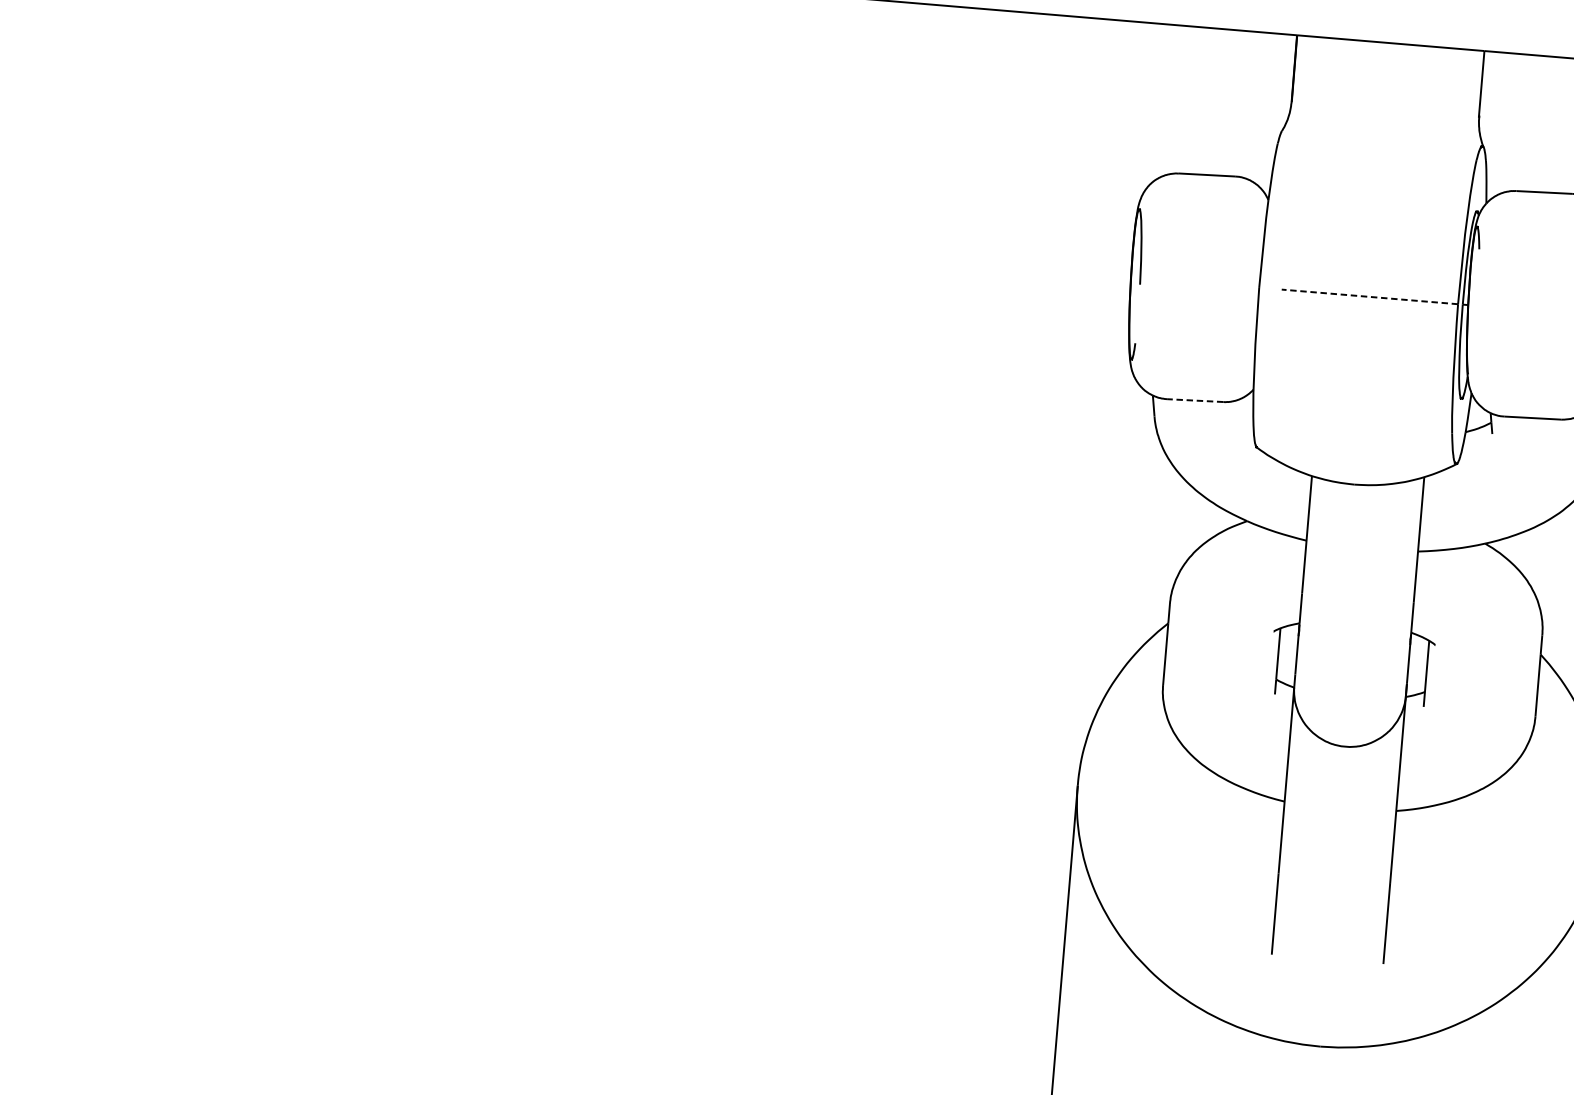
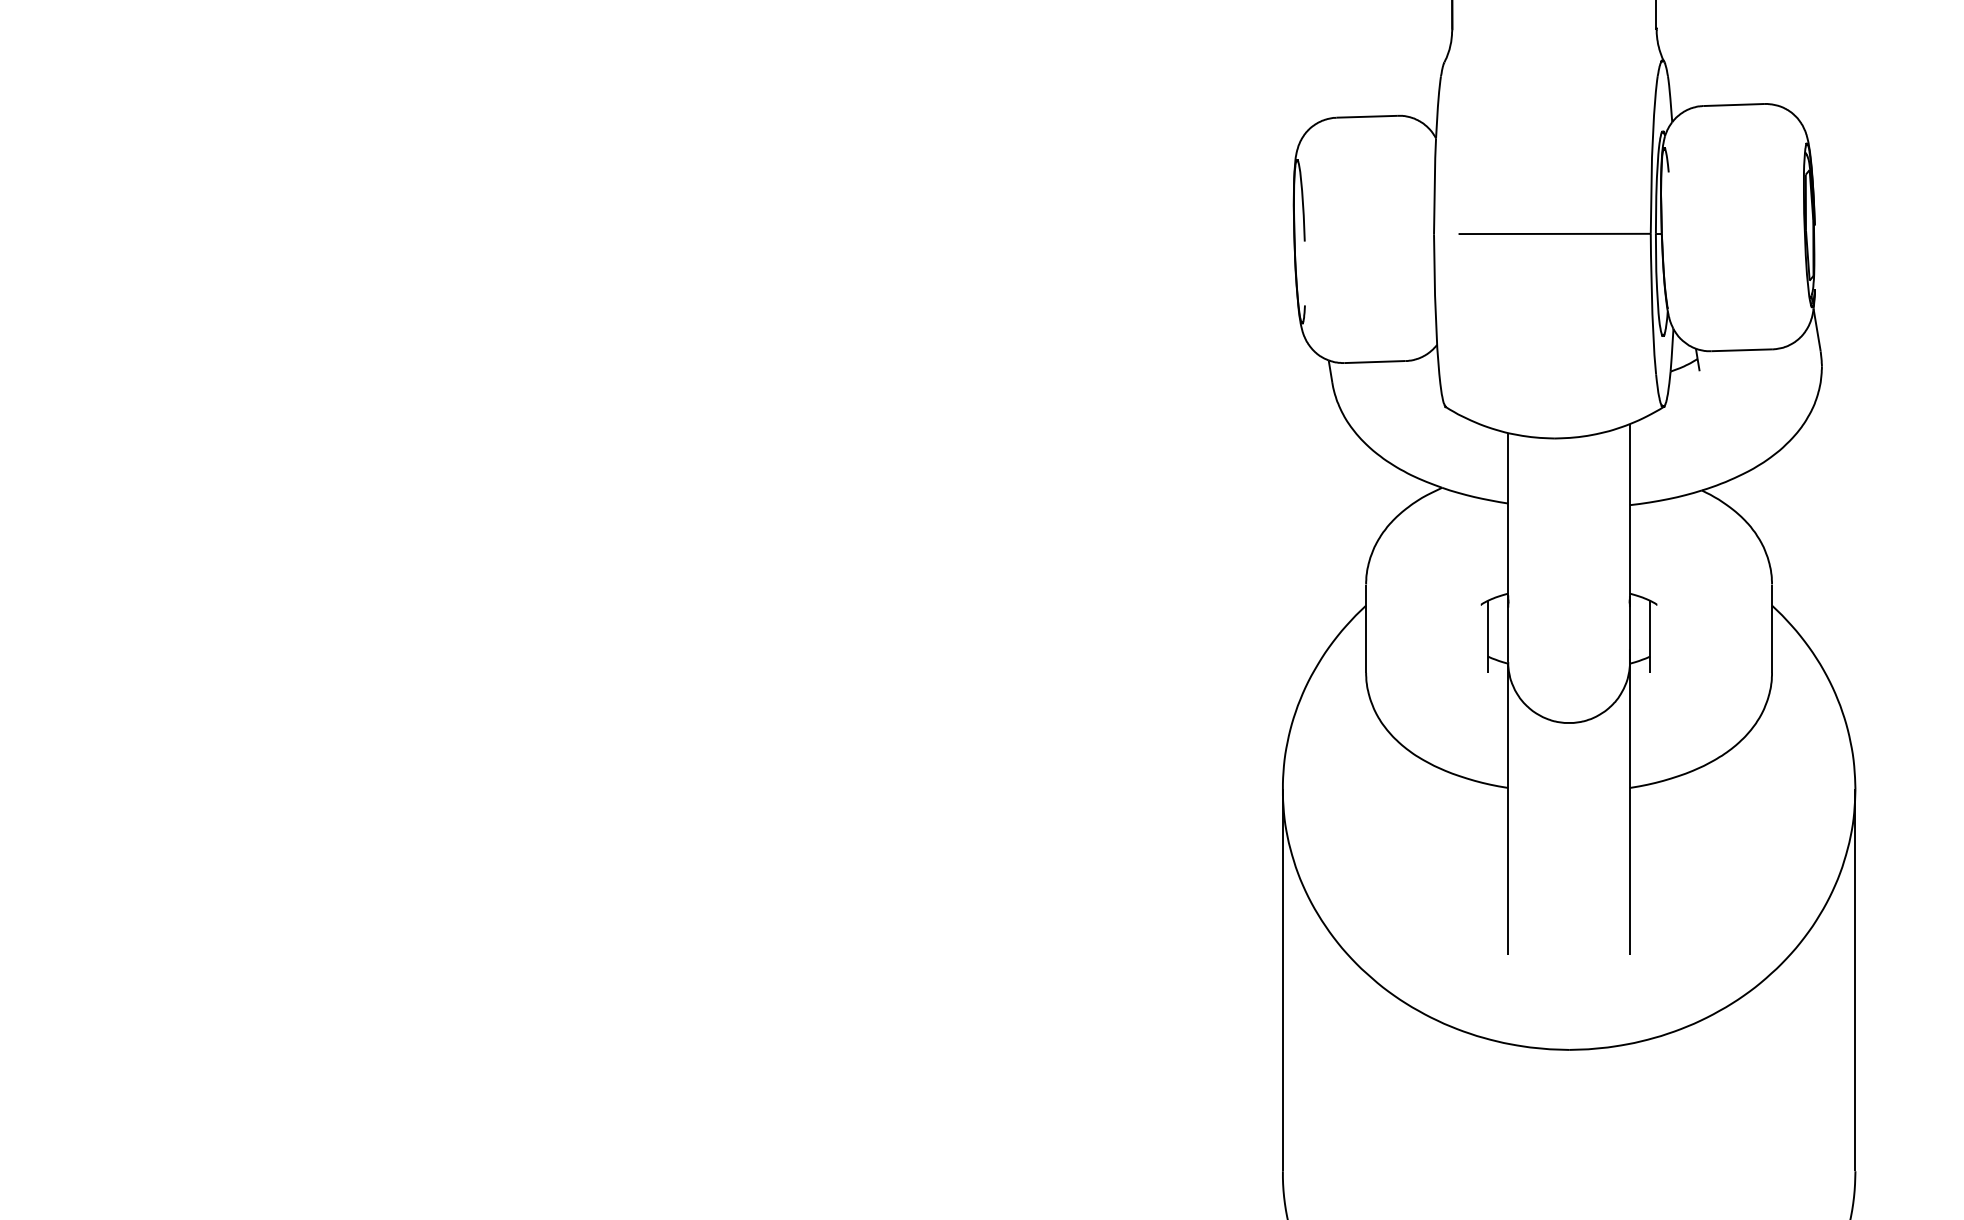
line: (1369, 296) -> (1554, 233), dashed -> solid
line: (1195, 401) -> (1375, 362), dashed -> solid

